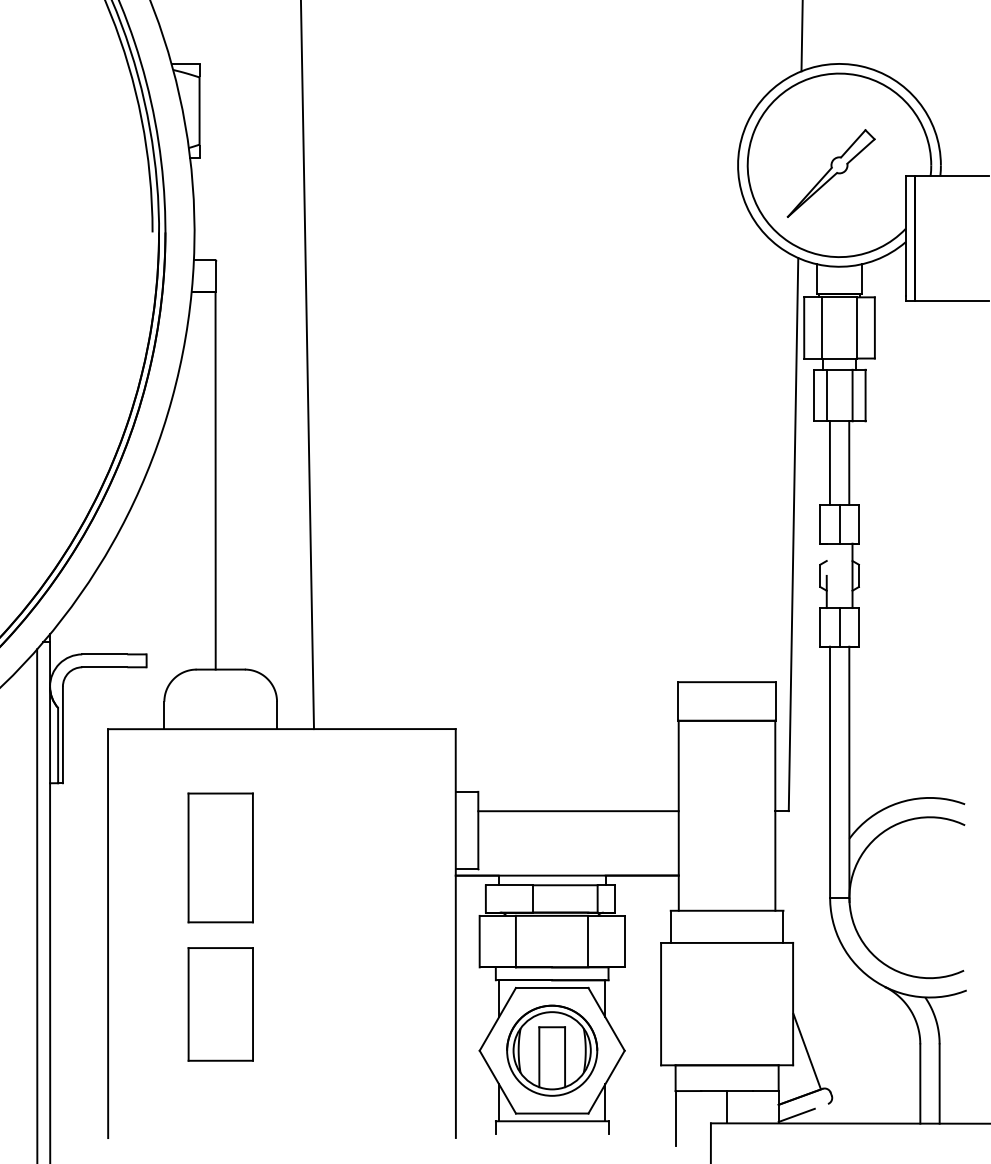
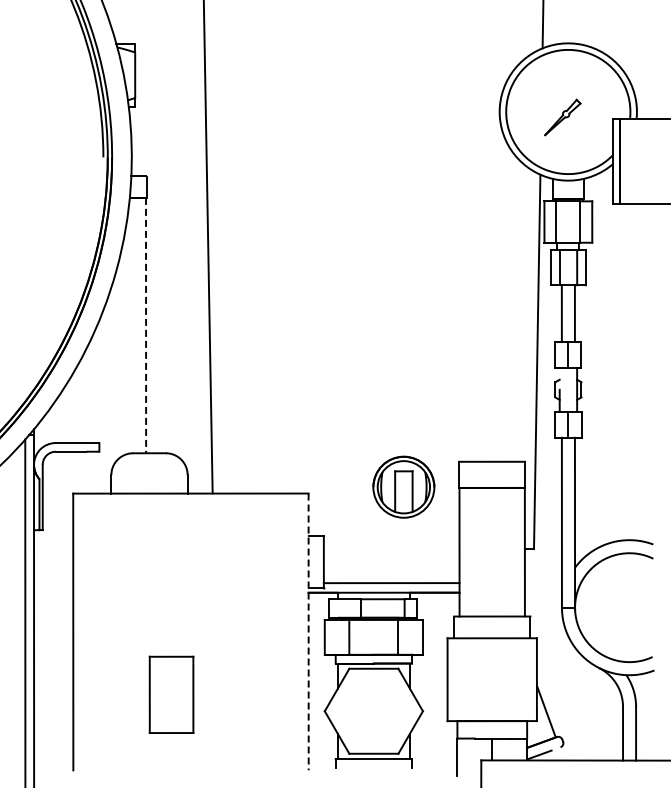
part: (830, 173) -> (562, 117), size x0.6
line: (216, 480) -> (146, 325), solid -> dashed
line: (578, 811) -> (391, 583), moved
part: (220, 857) -> (149, 580), removed
line: (455, 934) -> (308, 632), solid -> dashed
part: (220, 1003) -> (171, 694), moved
part: (551, 1049) -> (403, 486), moved

